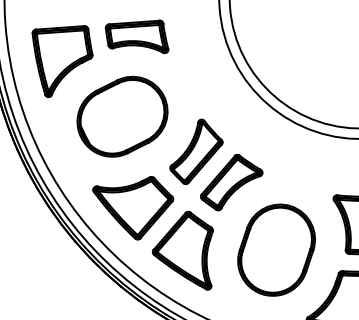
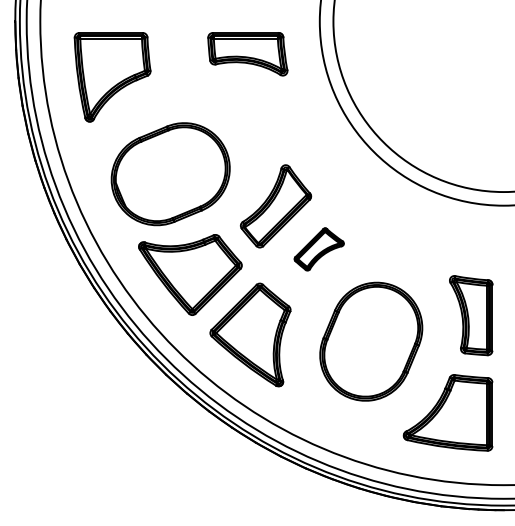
part: (136, 38) -> (247, 54), moved
part: (122, 117) -> (170, 174), moved
part: (231, 182) -> (319, 249), size x0.6

